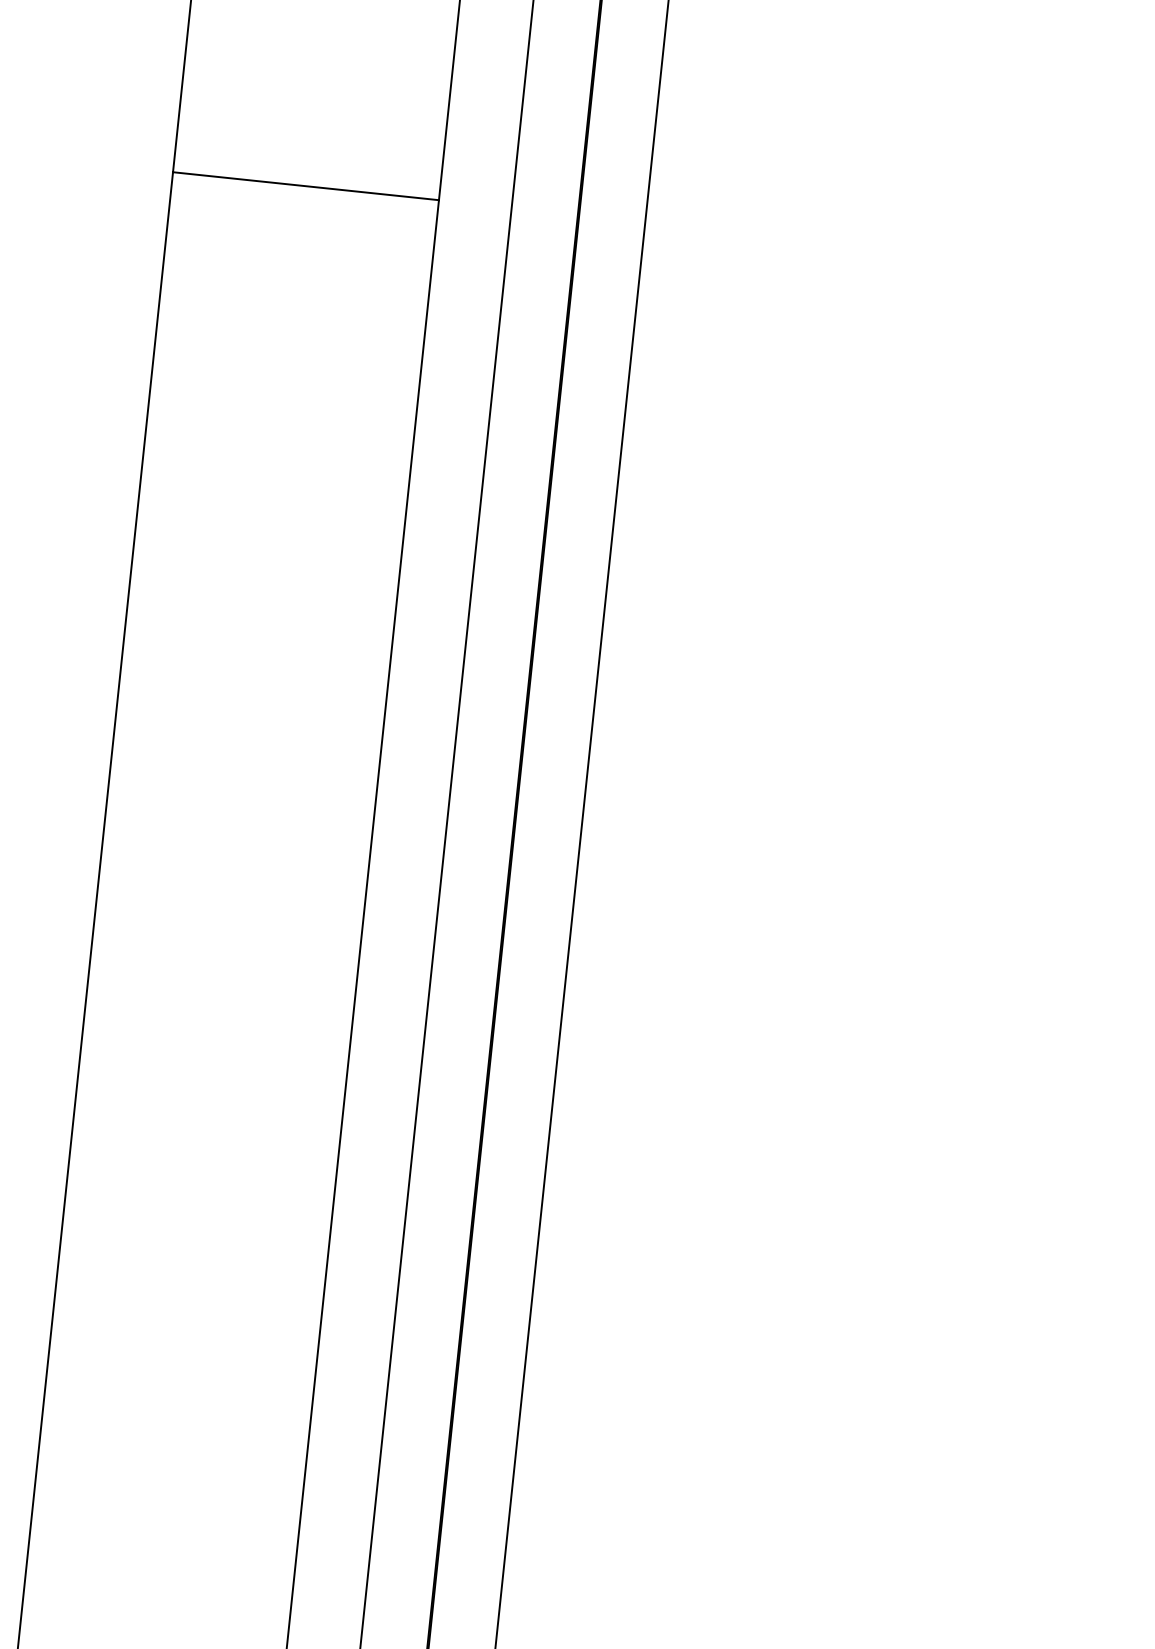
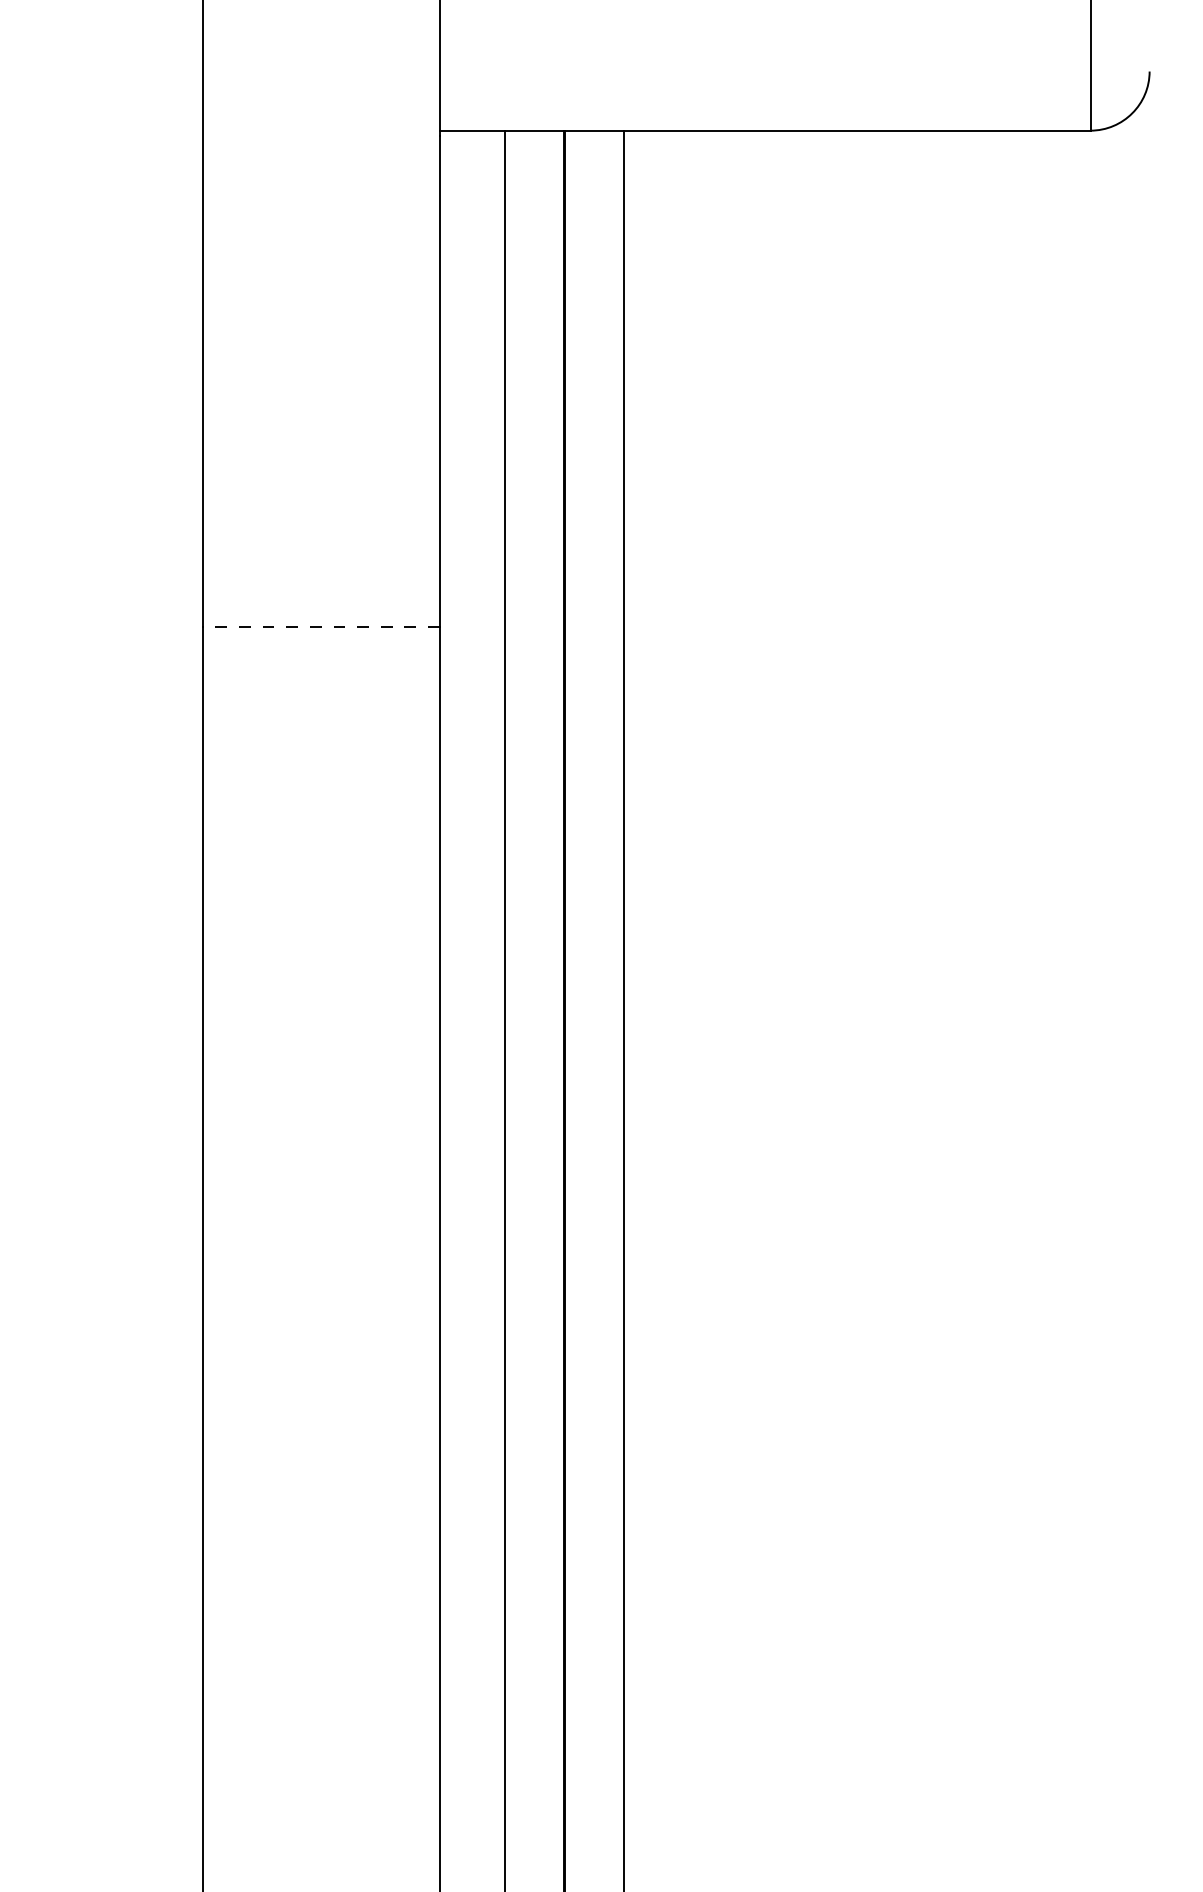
line: (305, 186) -> (321, 627), solid -> dashed

